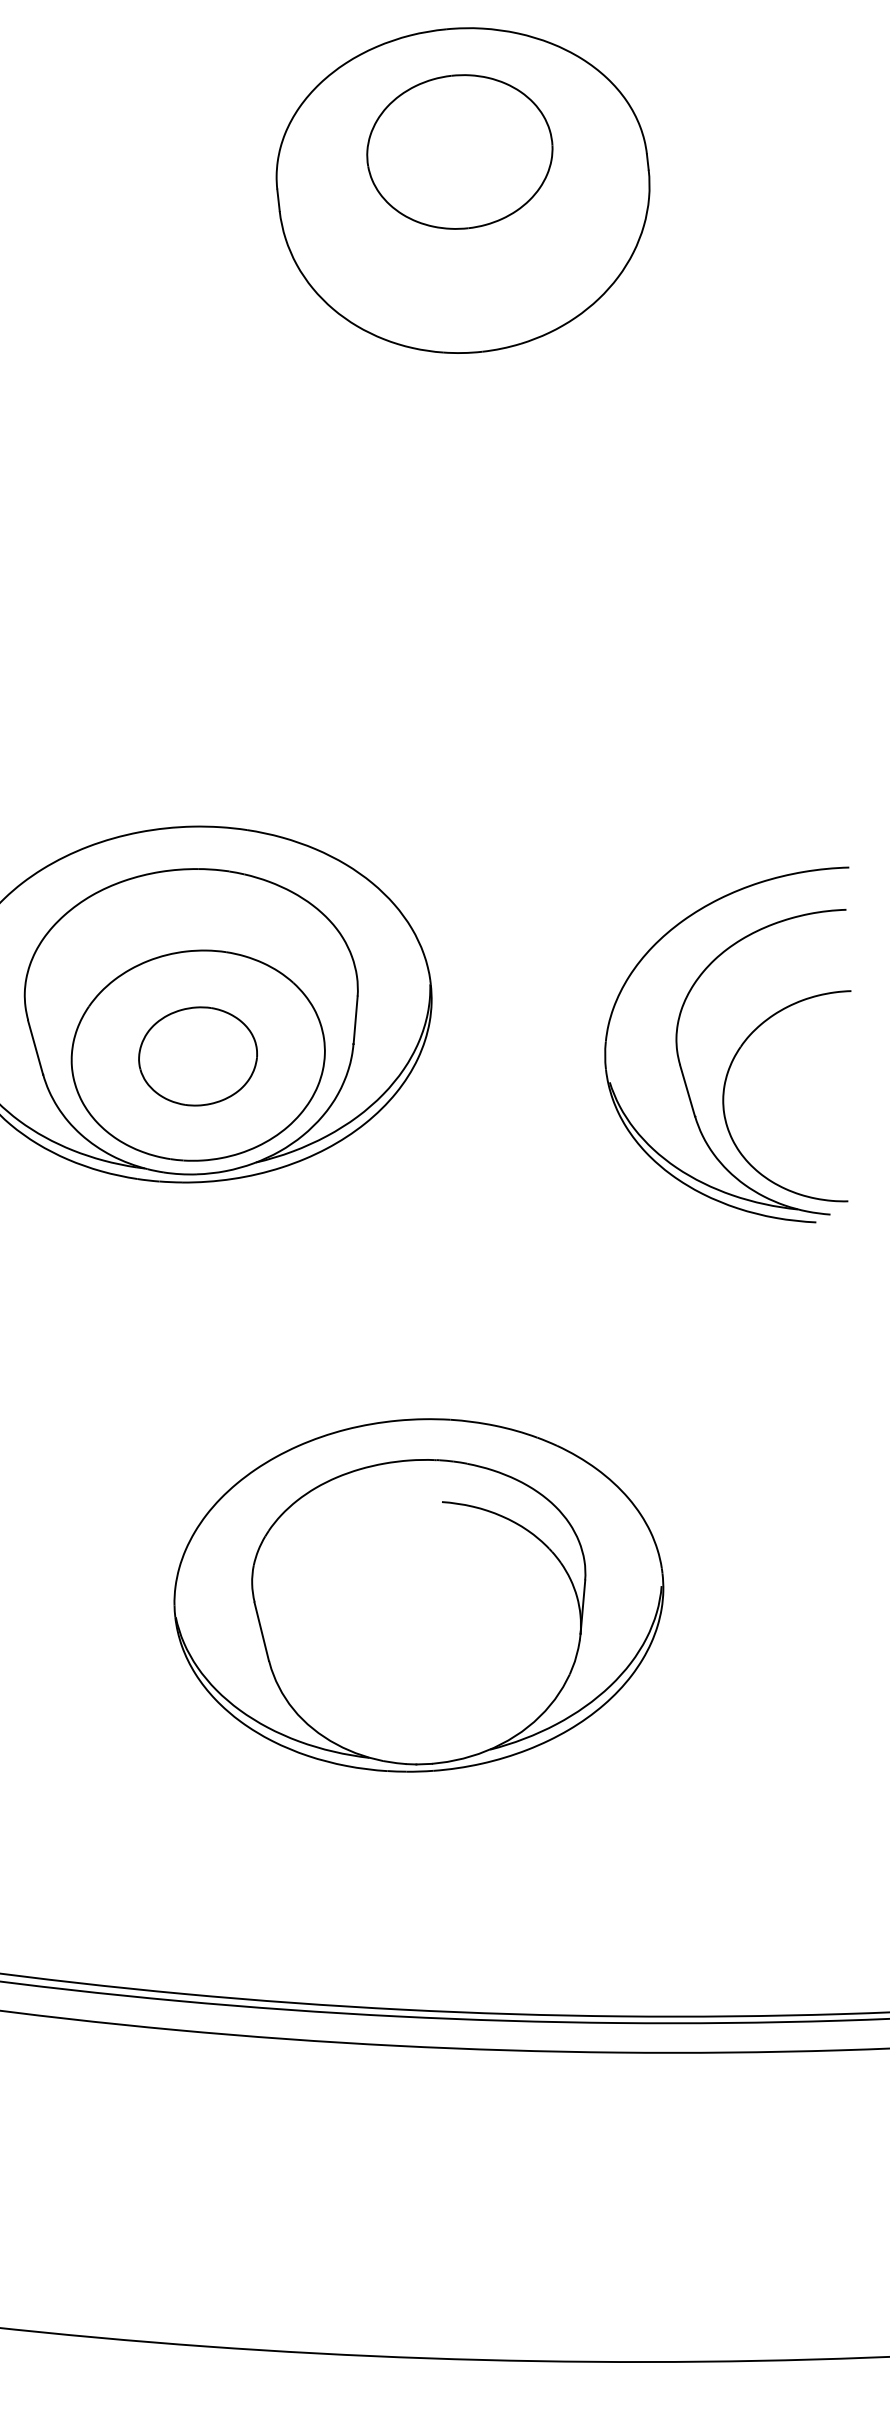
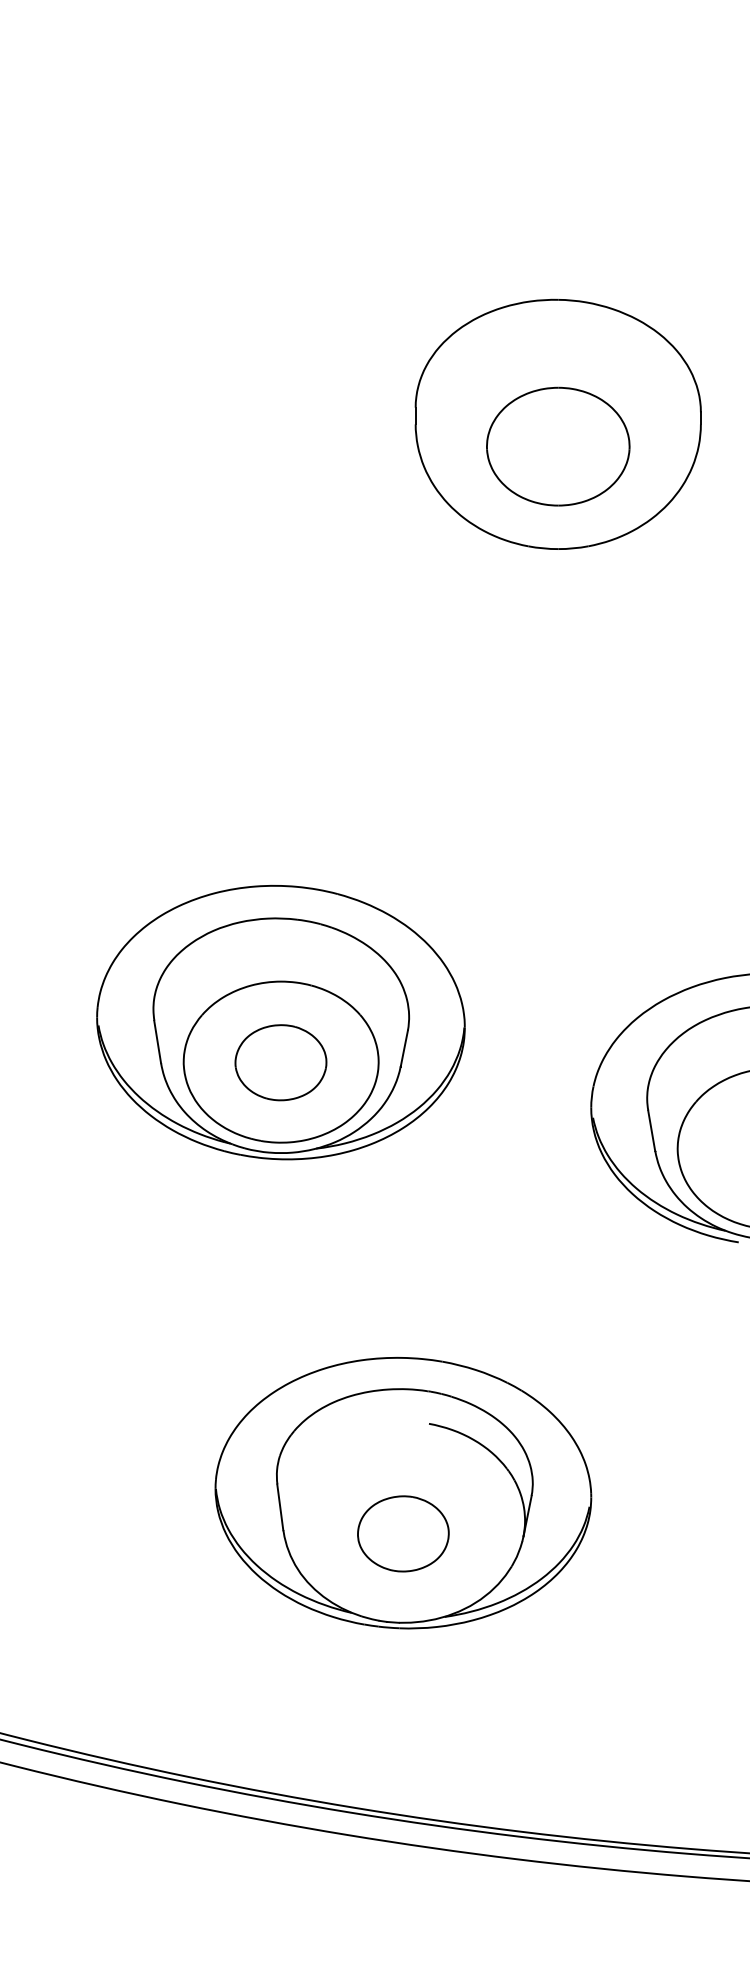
part: (460, 151) -> (558, 446), moved
part: (424, 1647) -> (403, 1533), added

